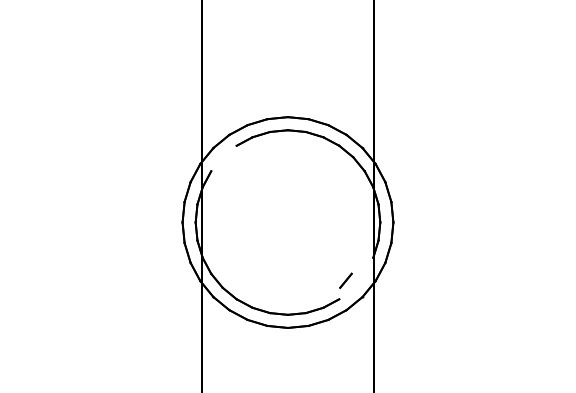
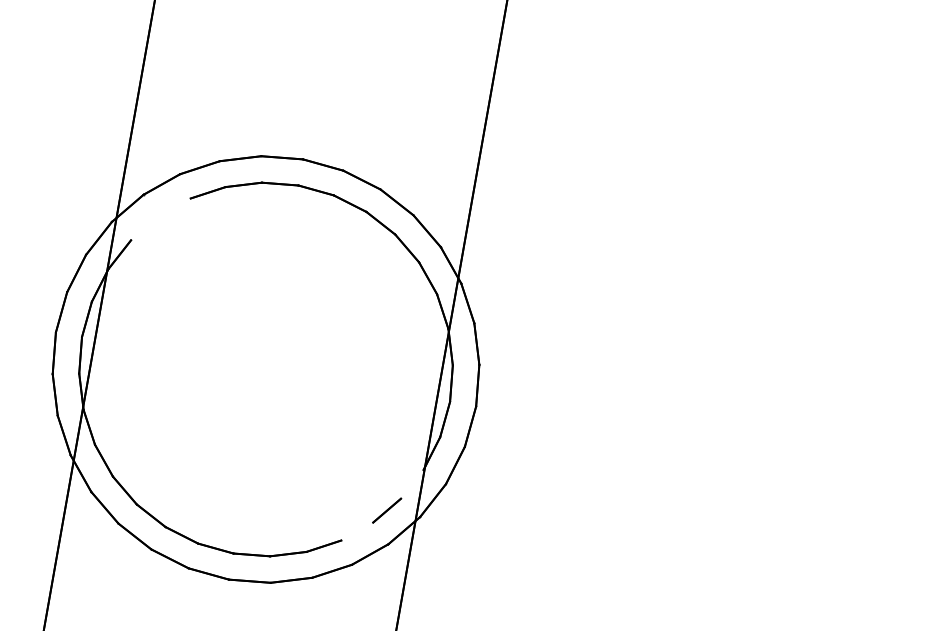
line: (345, 280) -> (386, 509), moved

